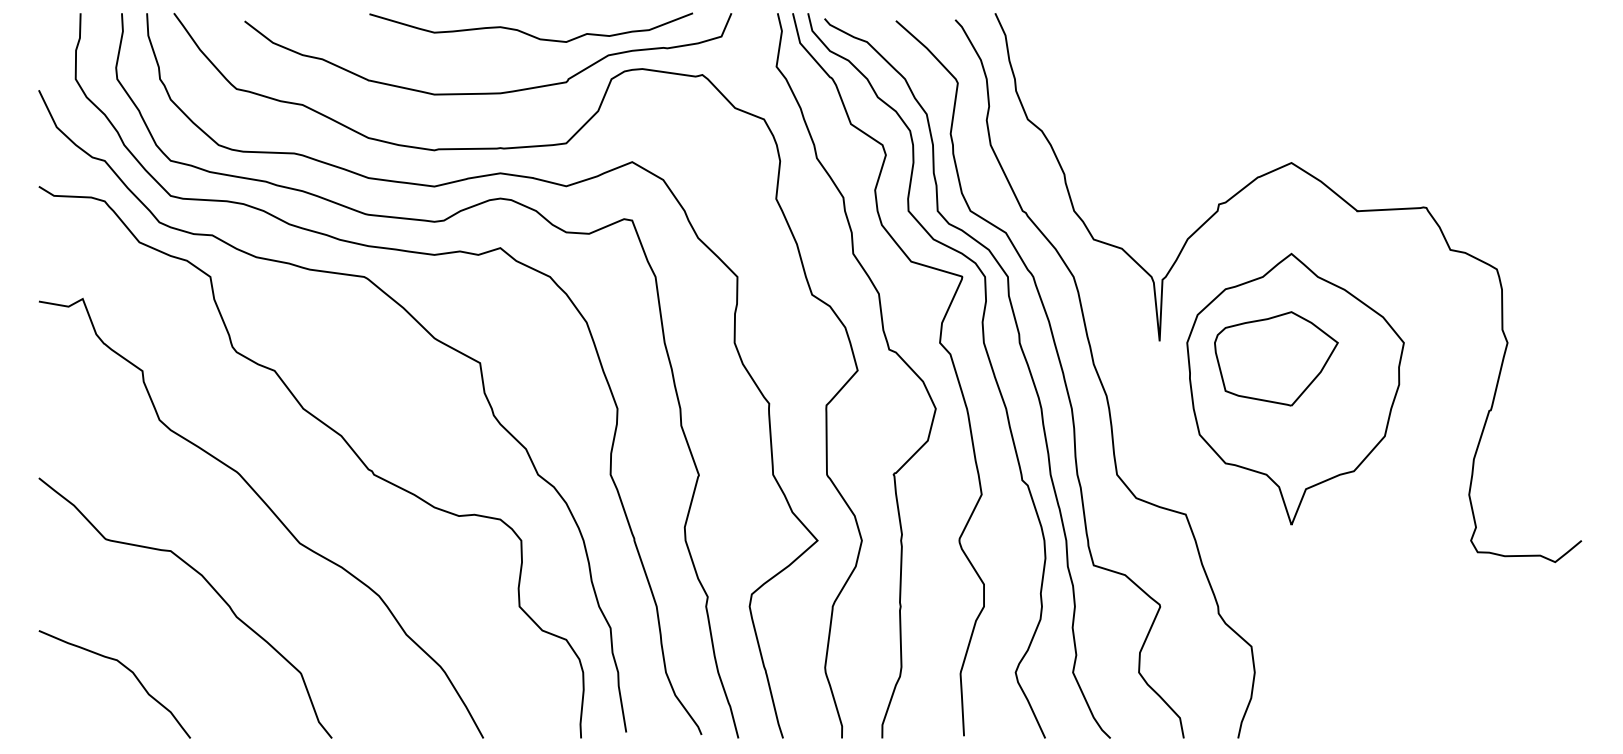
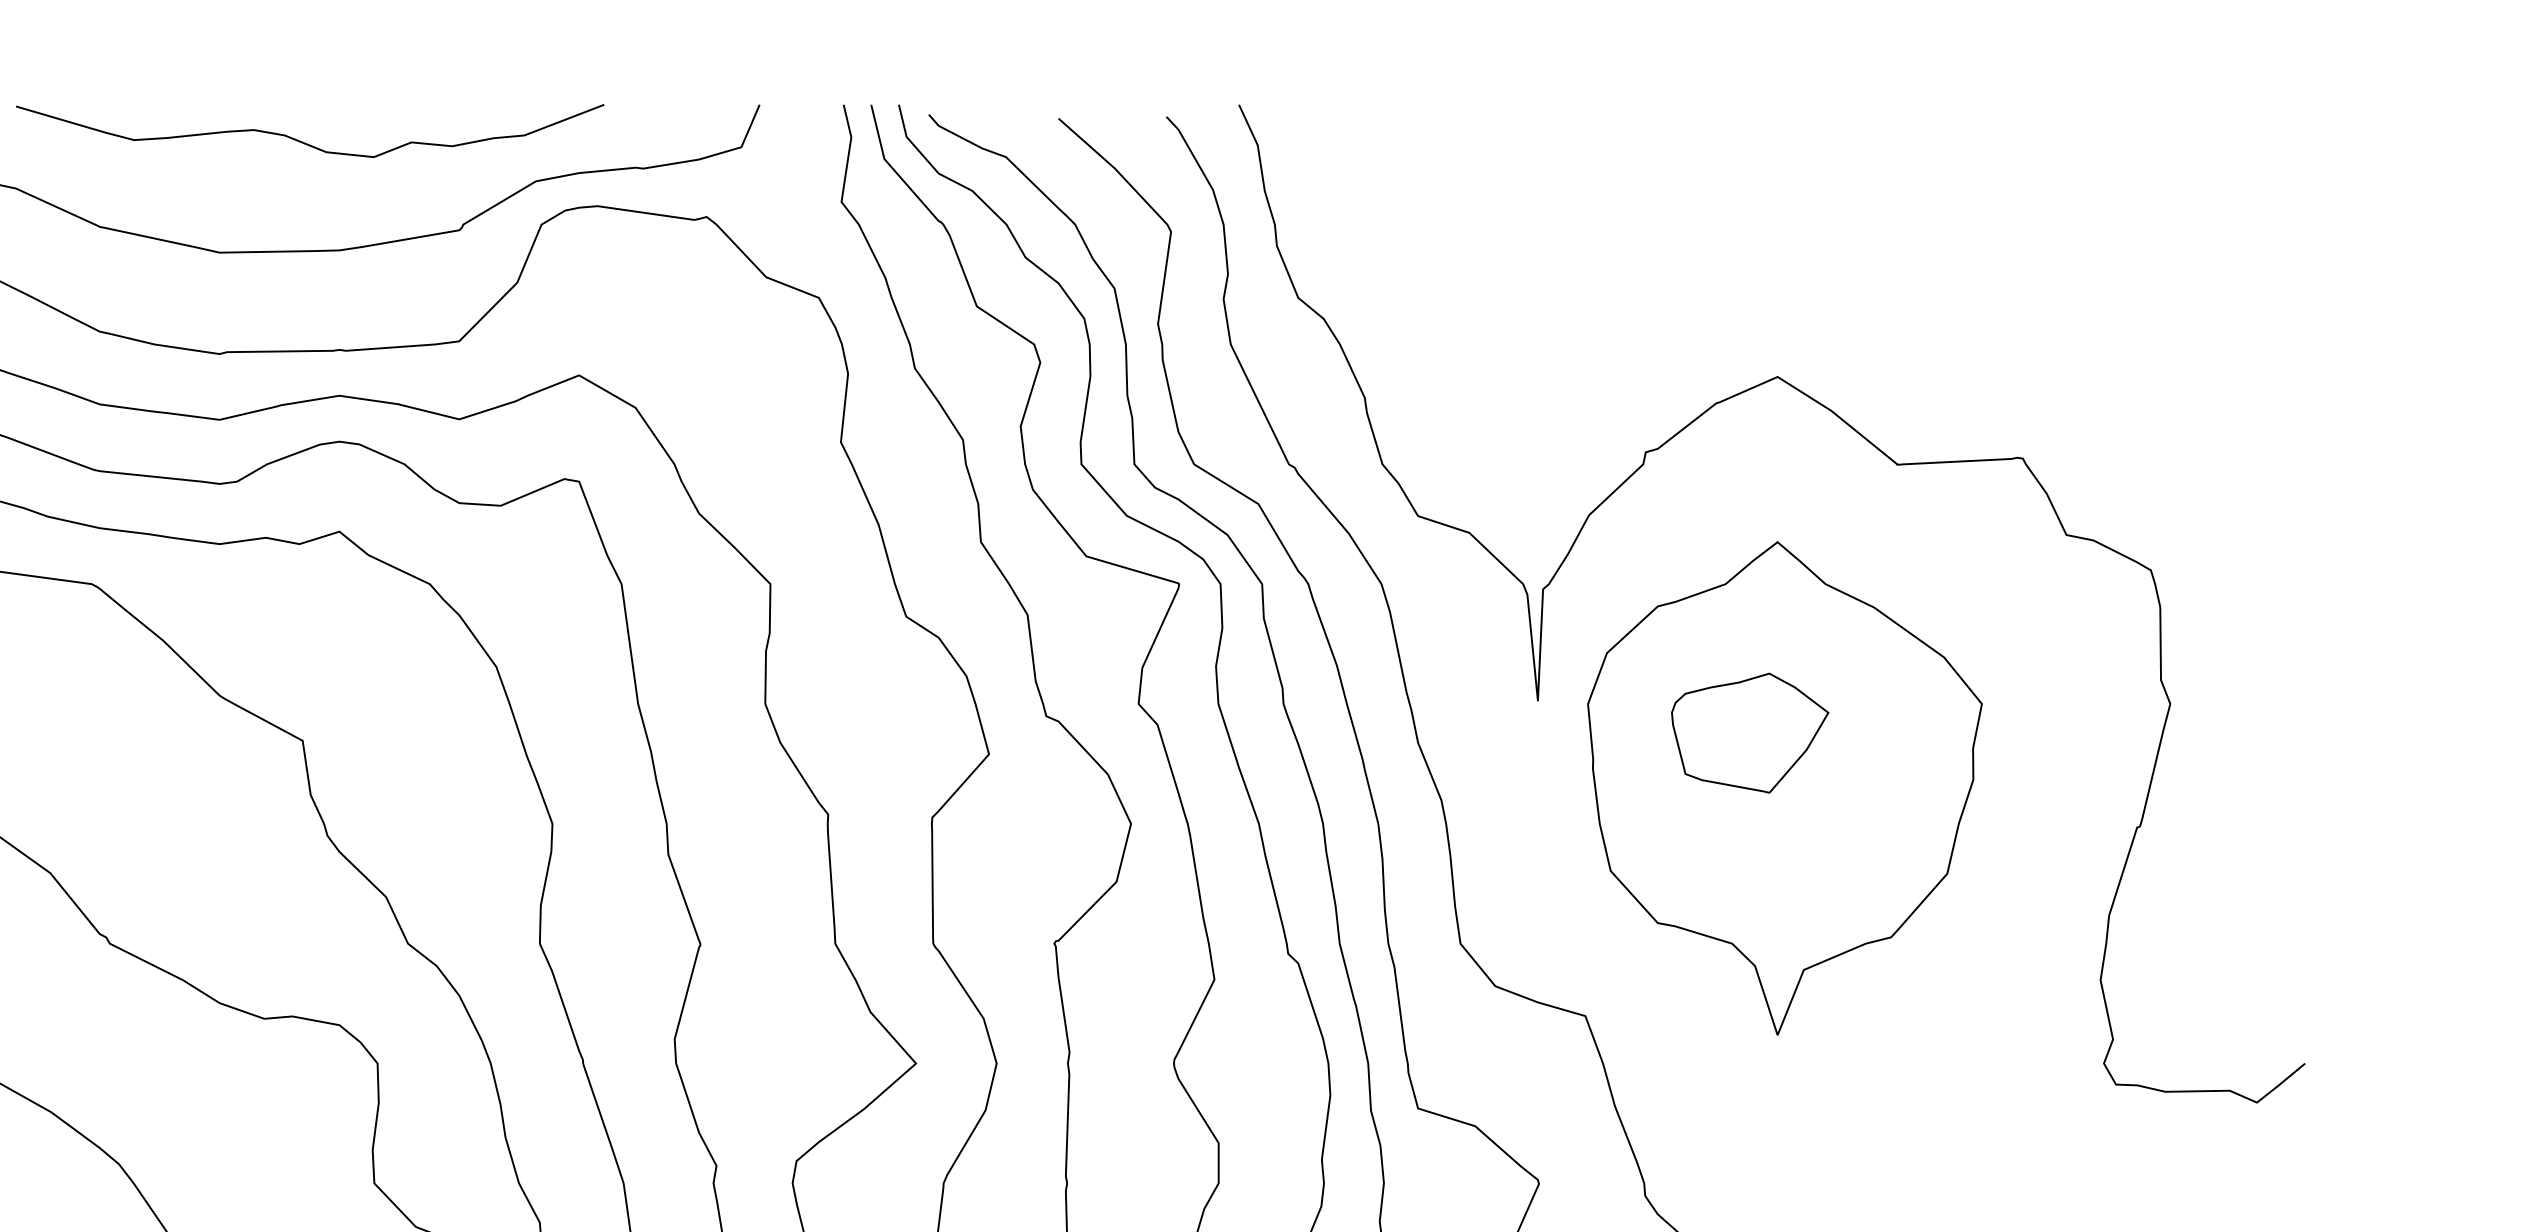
curve: (528, 33) -> (305, 141), moved
part: (1276, 358) -> (1750, 732), size x0.7

